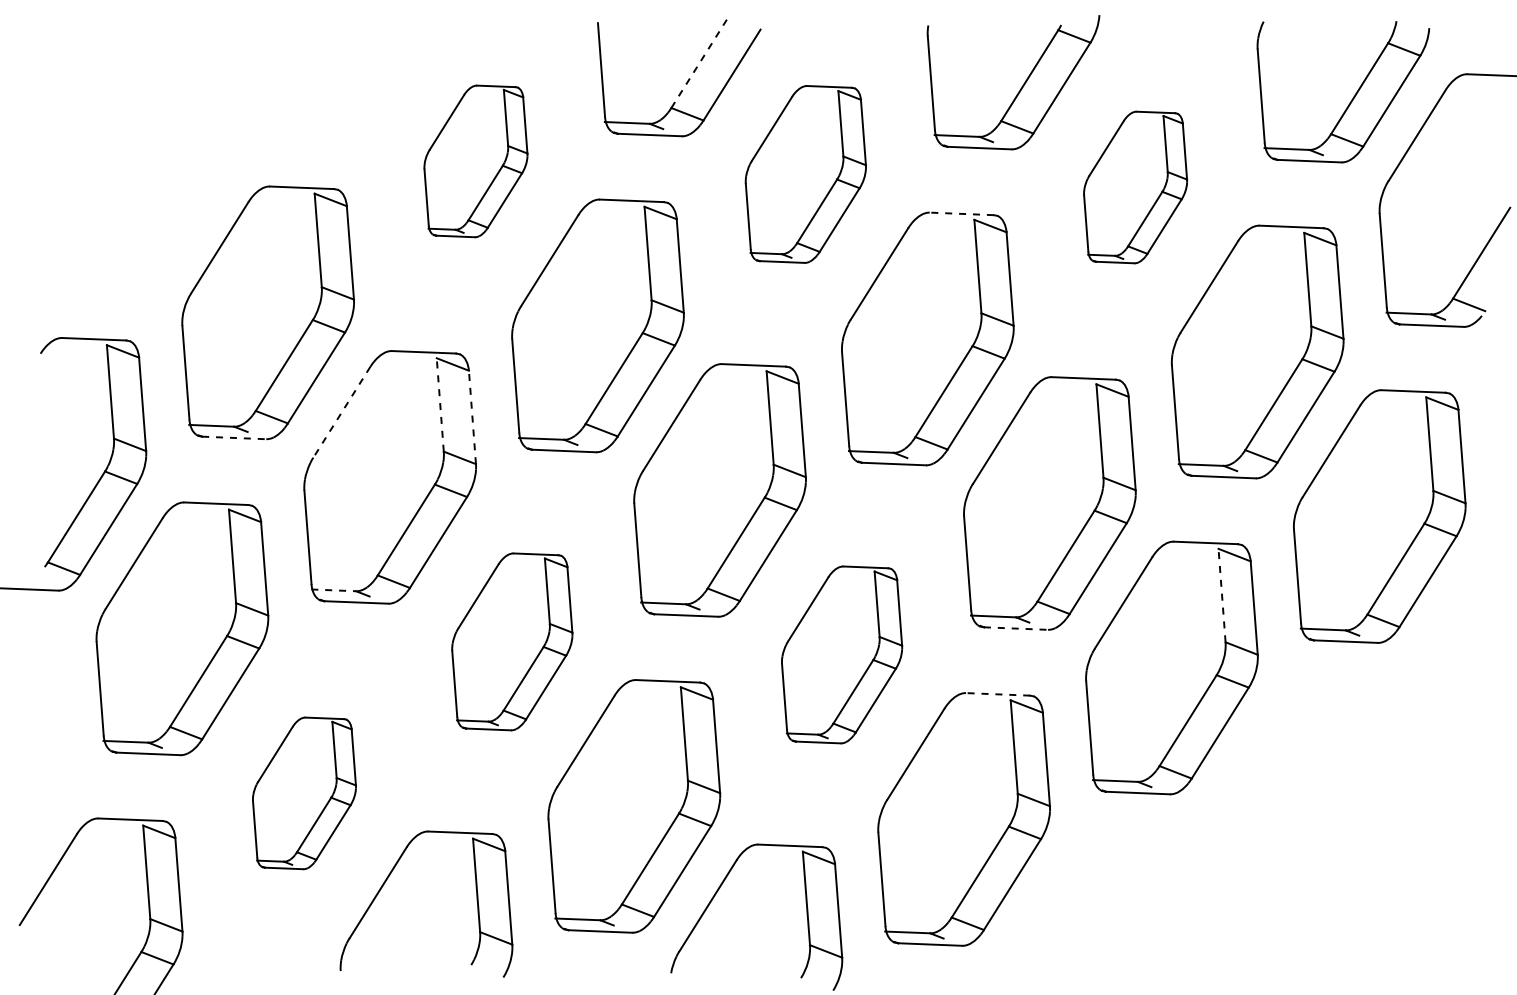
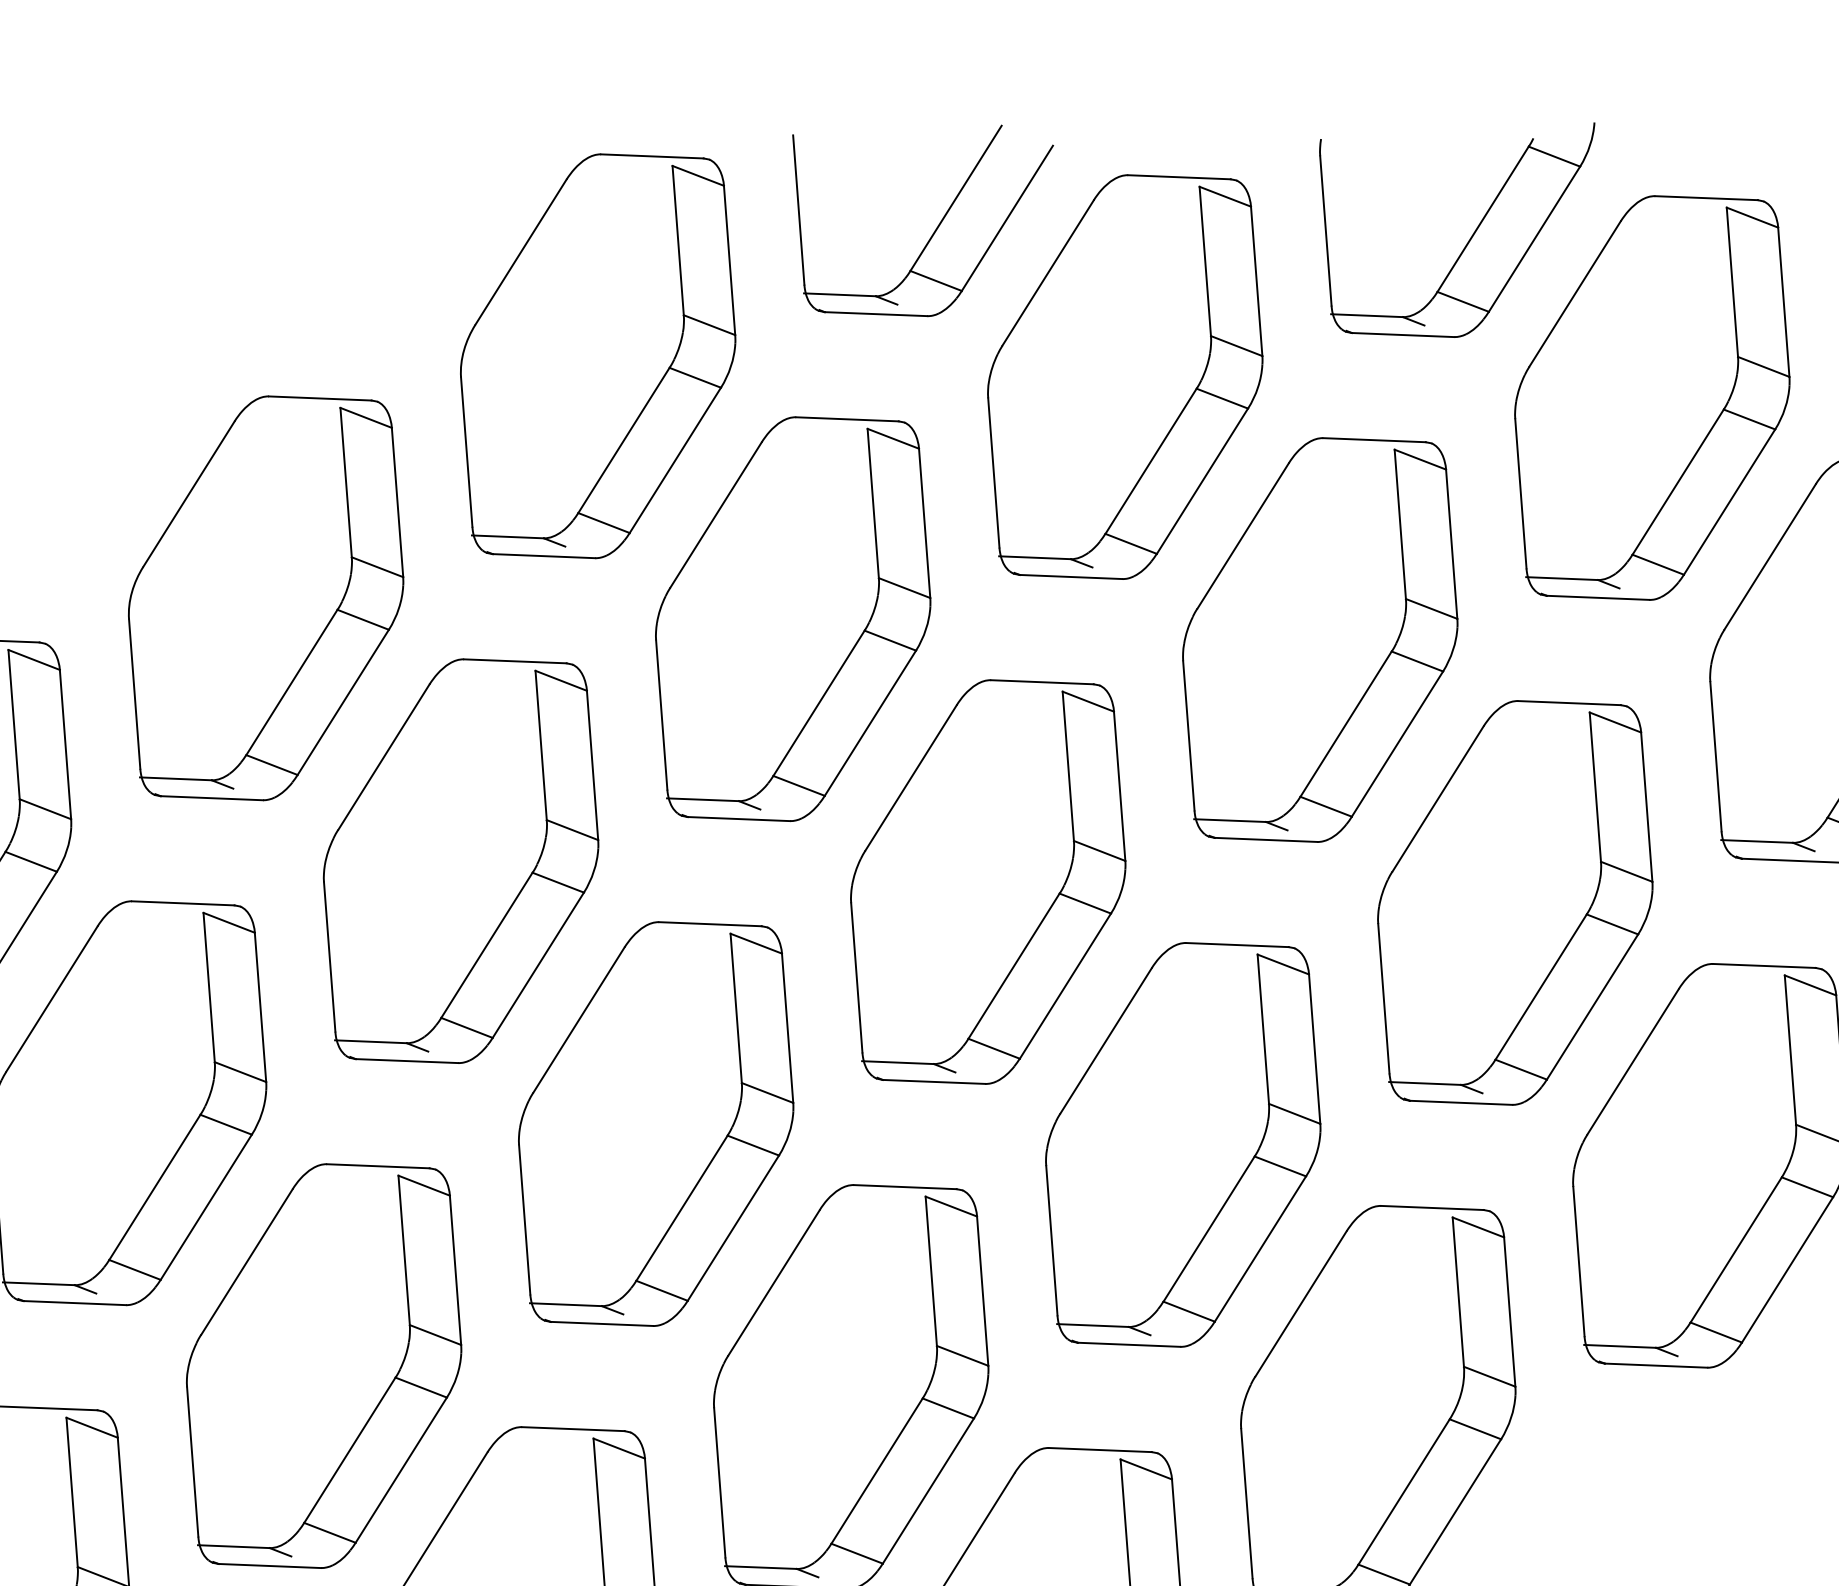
line: (699, 62) -> (955, 198), dashed -> solid
part: (475, 161) -> (597, 356), size x1.67
part: (805, 174) -> (1124, 377), size x1.43
part: (1135, 187) -> (1652, 397), size x1.67
line: (961, 213) -> (1374, 439), dashed -> solid
line: (440, 404) -> (541, 744), dashed -> solid
line: (341, 412) -> (383, 757), dashed -> solid
line: (472, 417) -> (592, 765), dashed -> solid
line: (234, 437) -> (212, 797), dashed -> solid
line: (334, 590) -> (372, 1041), dashed -> solid
line: (1222, 595) -> (1791, 1049), dashed -> solid
line: (1016, 628) -> (1461, 1102), dashed -> solid
part: (512, 641) -> (656, 1123), size x1.43
part: (841, 654) -> (1182, 1144), size x1.43
line: (997, 694) -> (1431, 1208), dashed -> solid
part: (304, 793) -> (324, 1366), size x1.67

